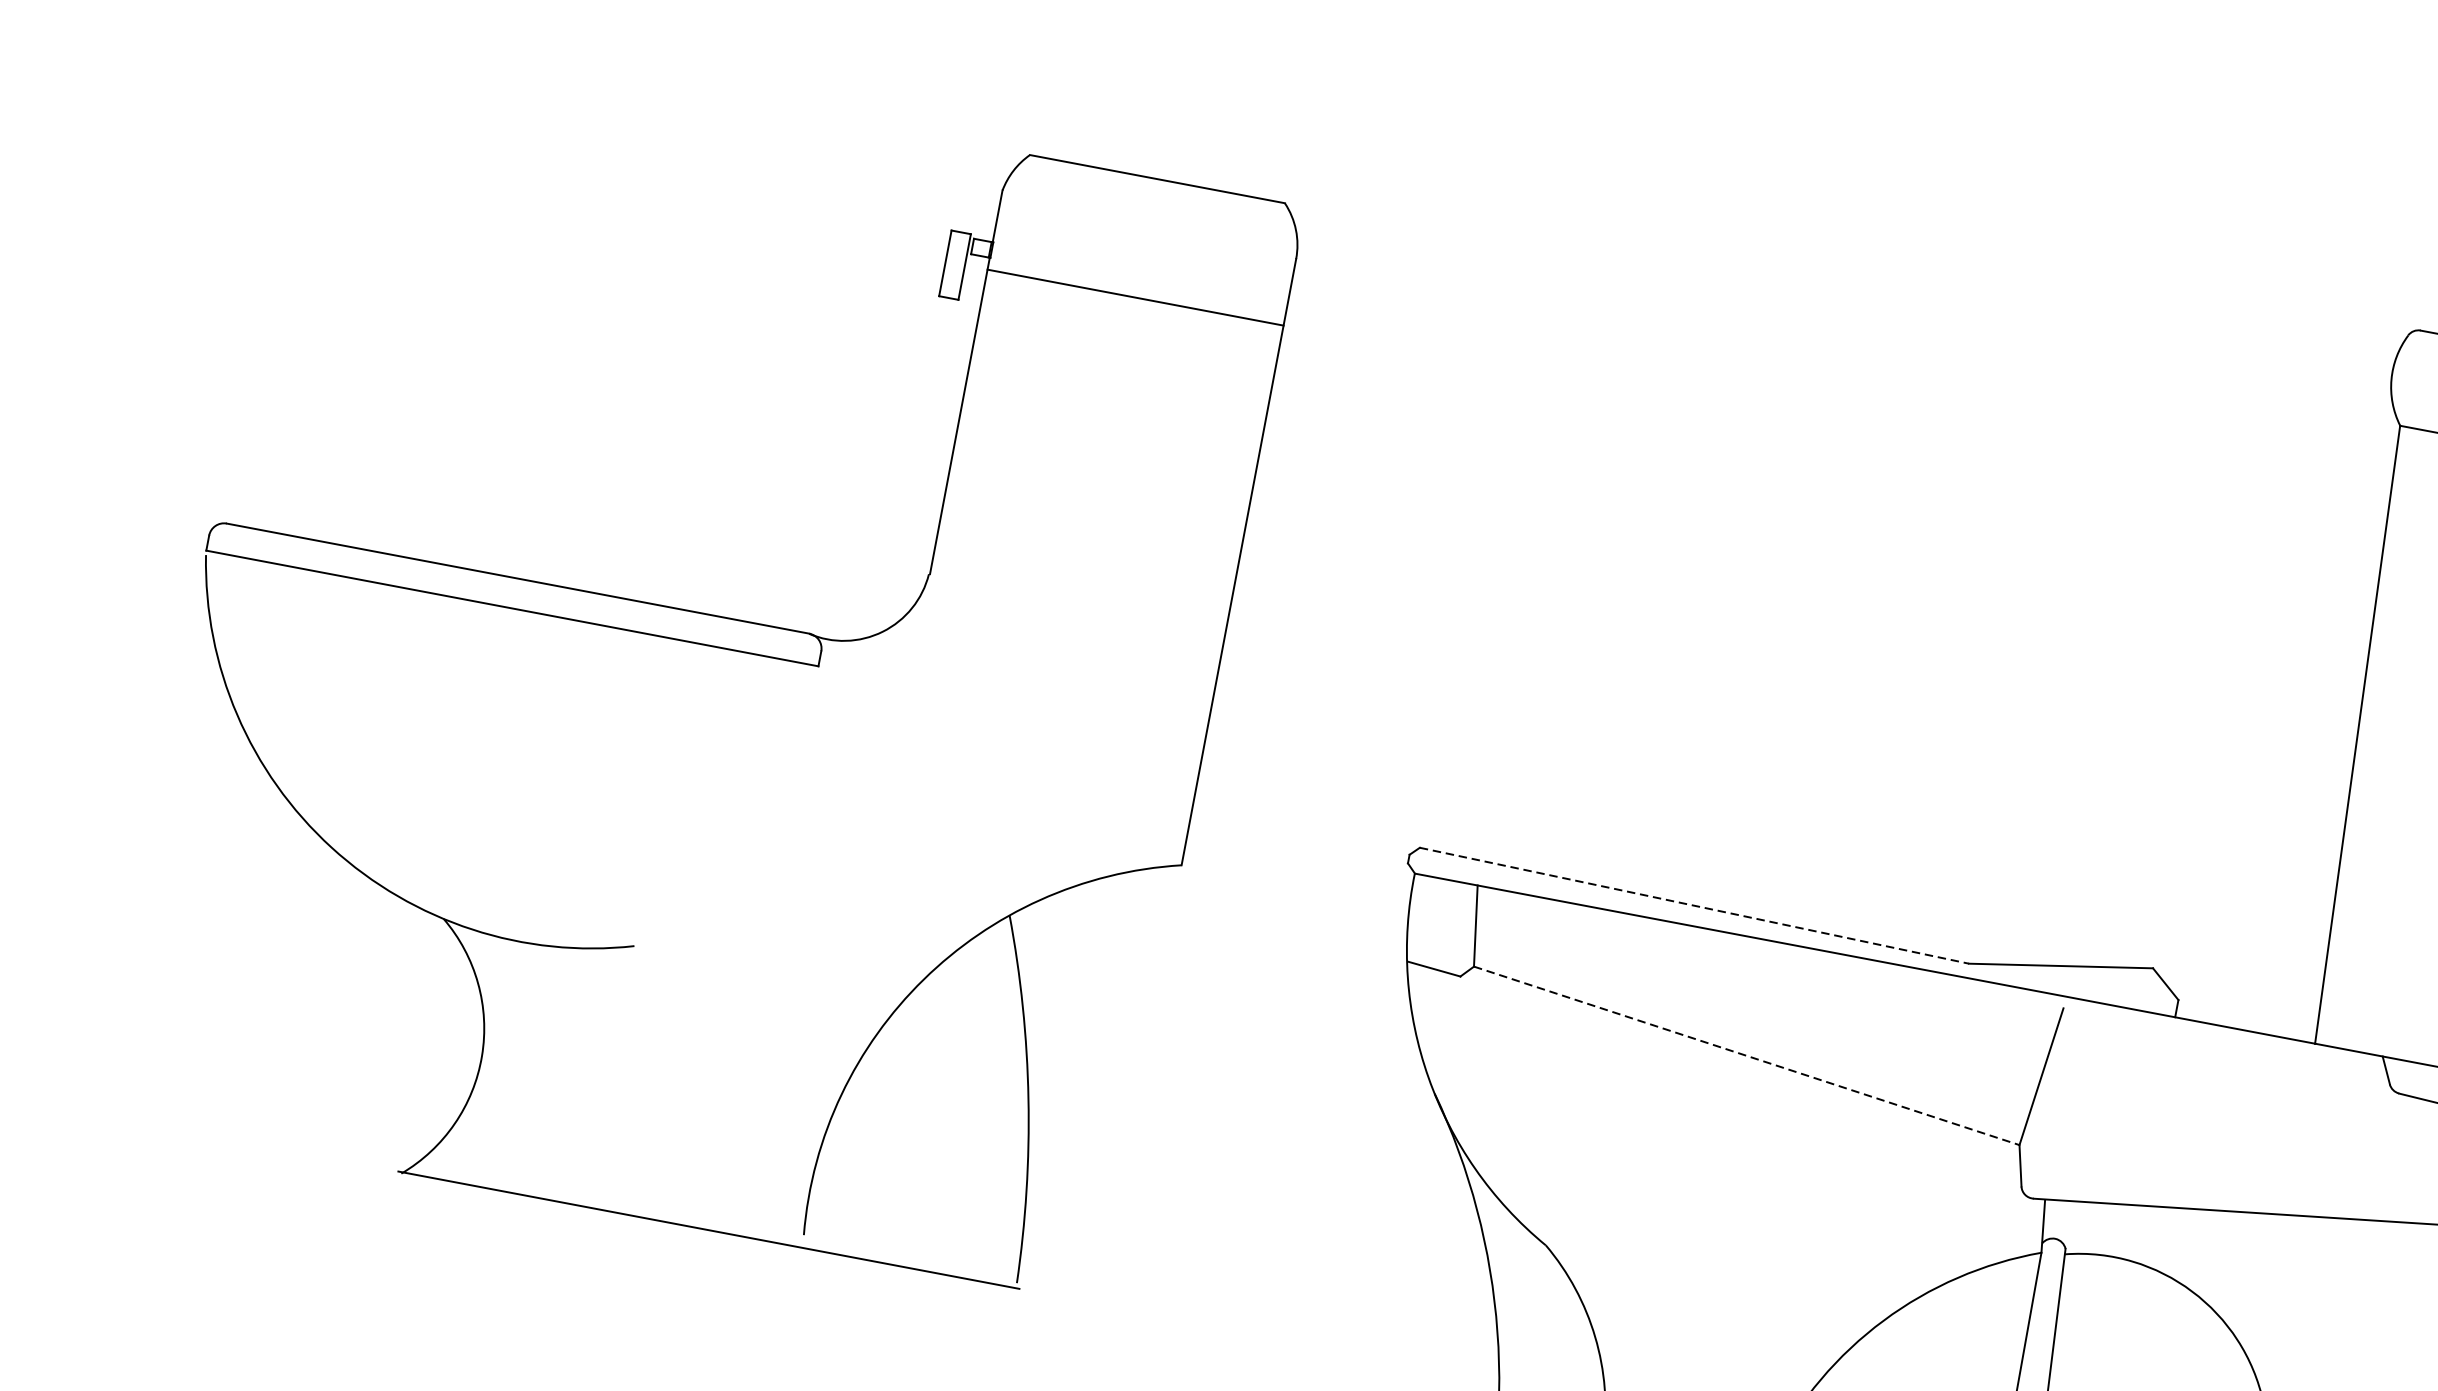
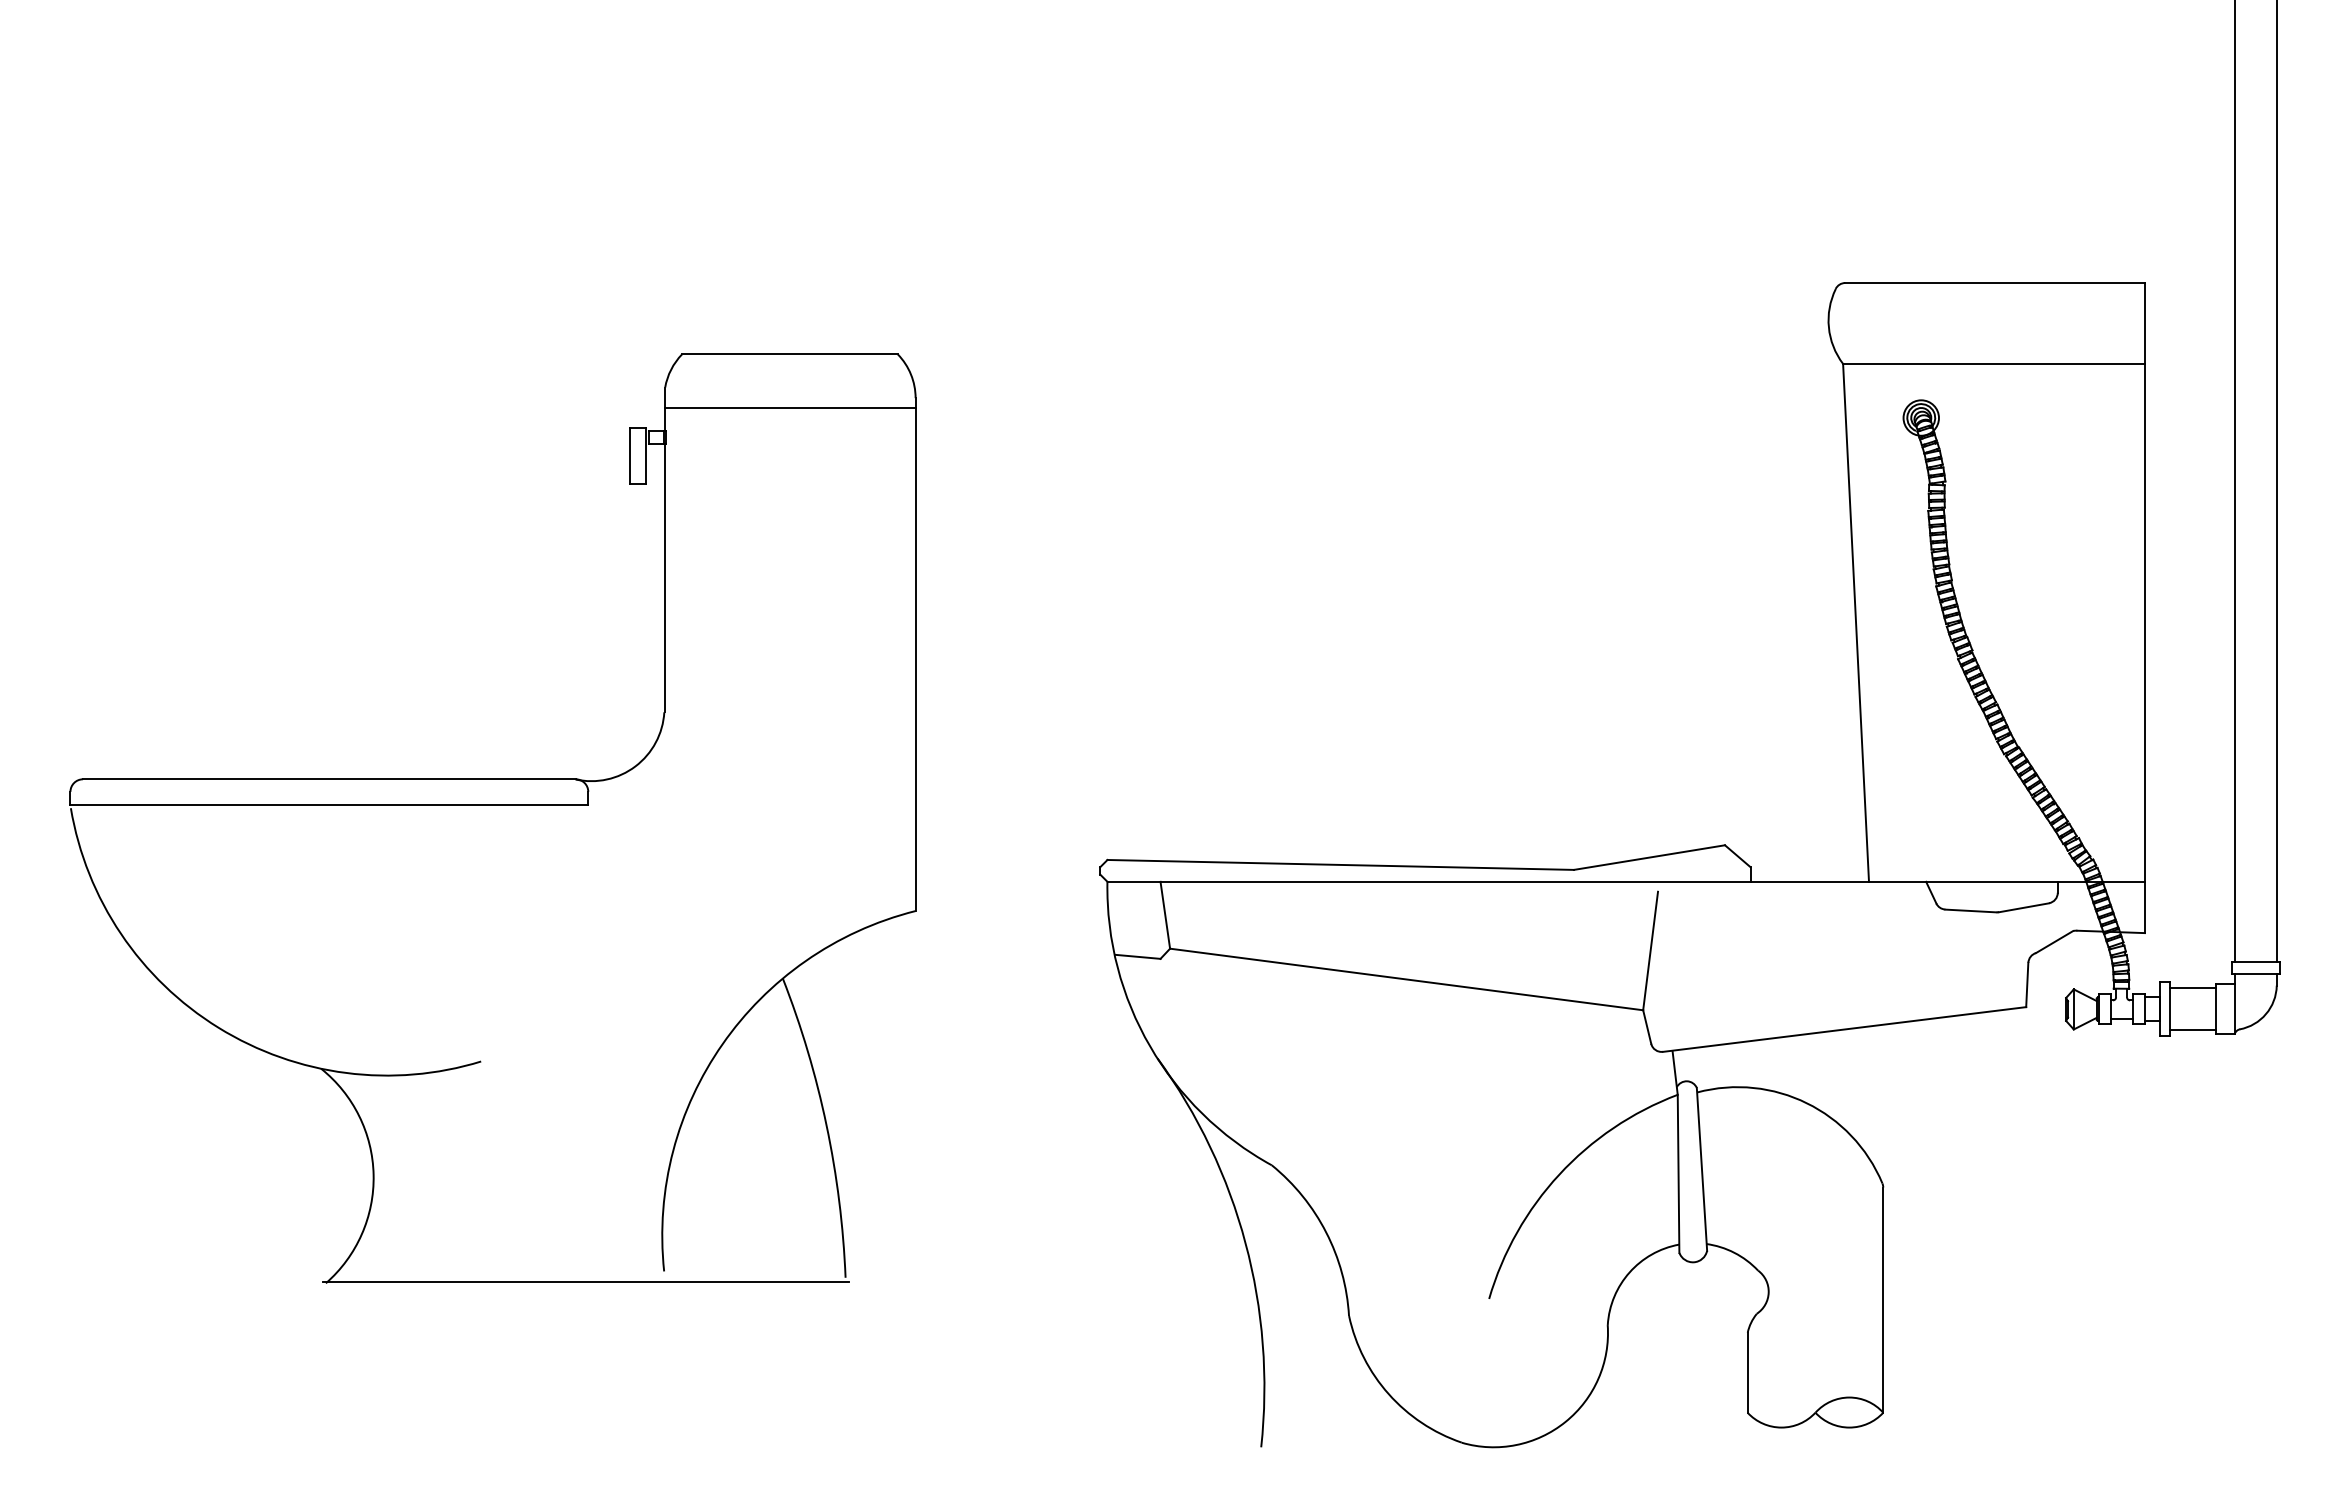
line: (1135, 297) -> (790, 408), moved
line: (1695, 905) -> (1341, 864), dashed -> solid
line: (1746, 1055) -> (1406, 979), dashed -> solid

